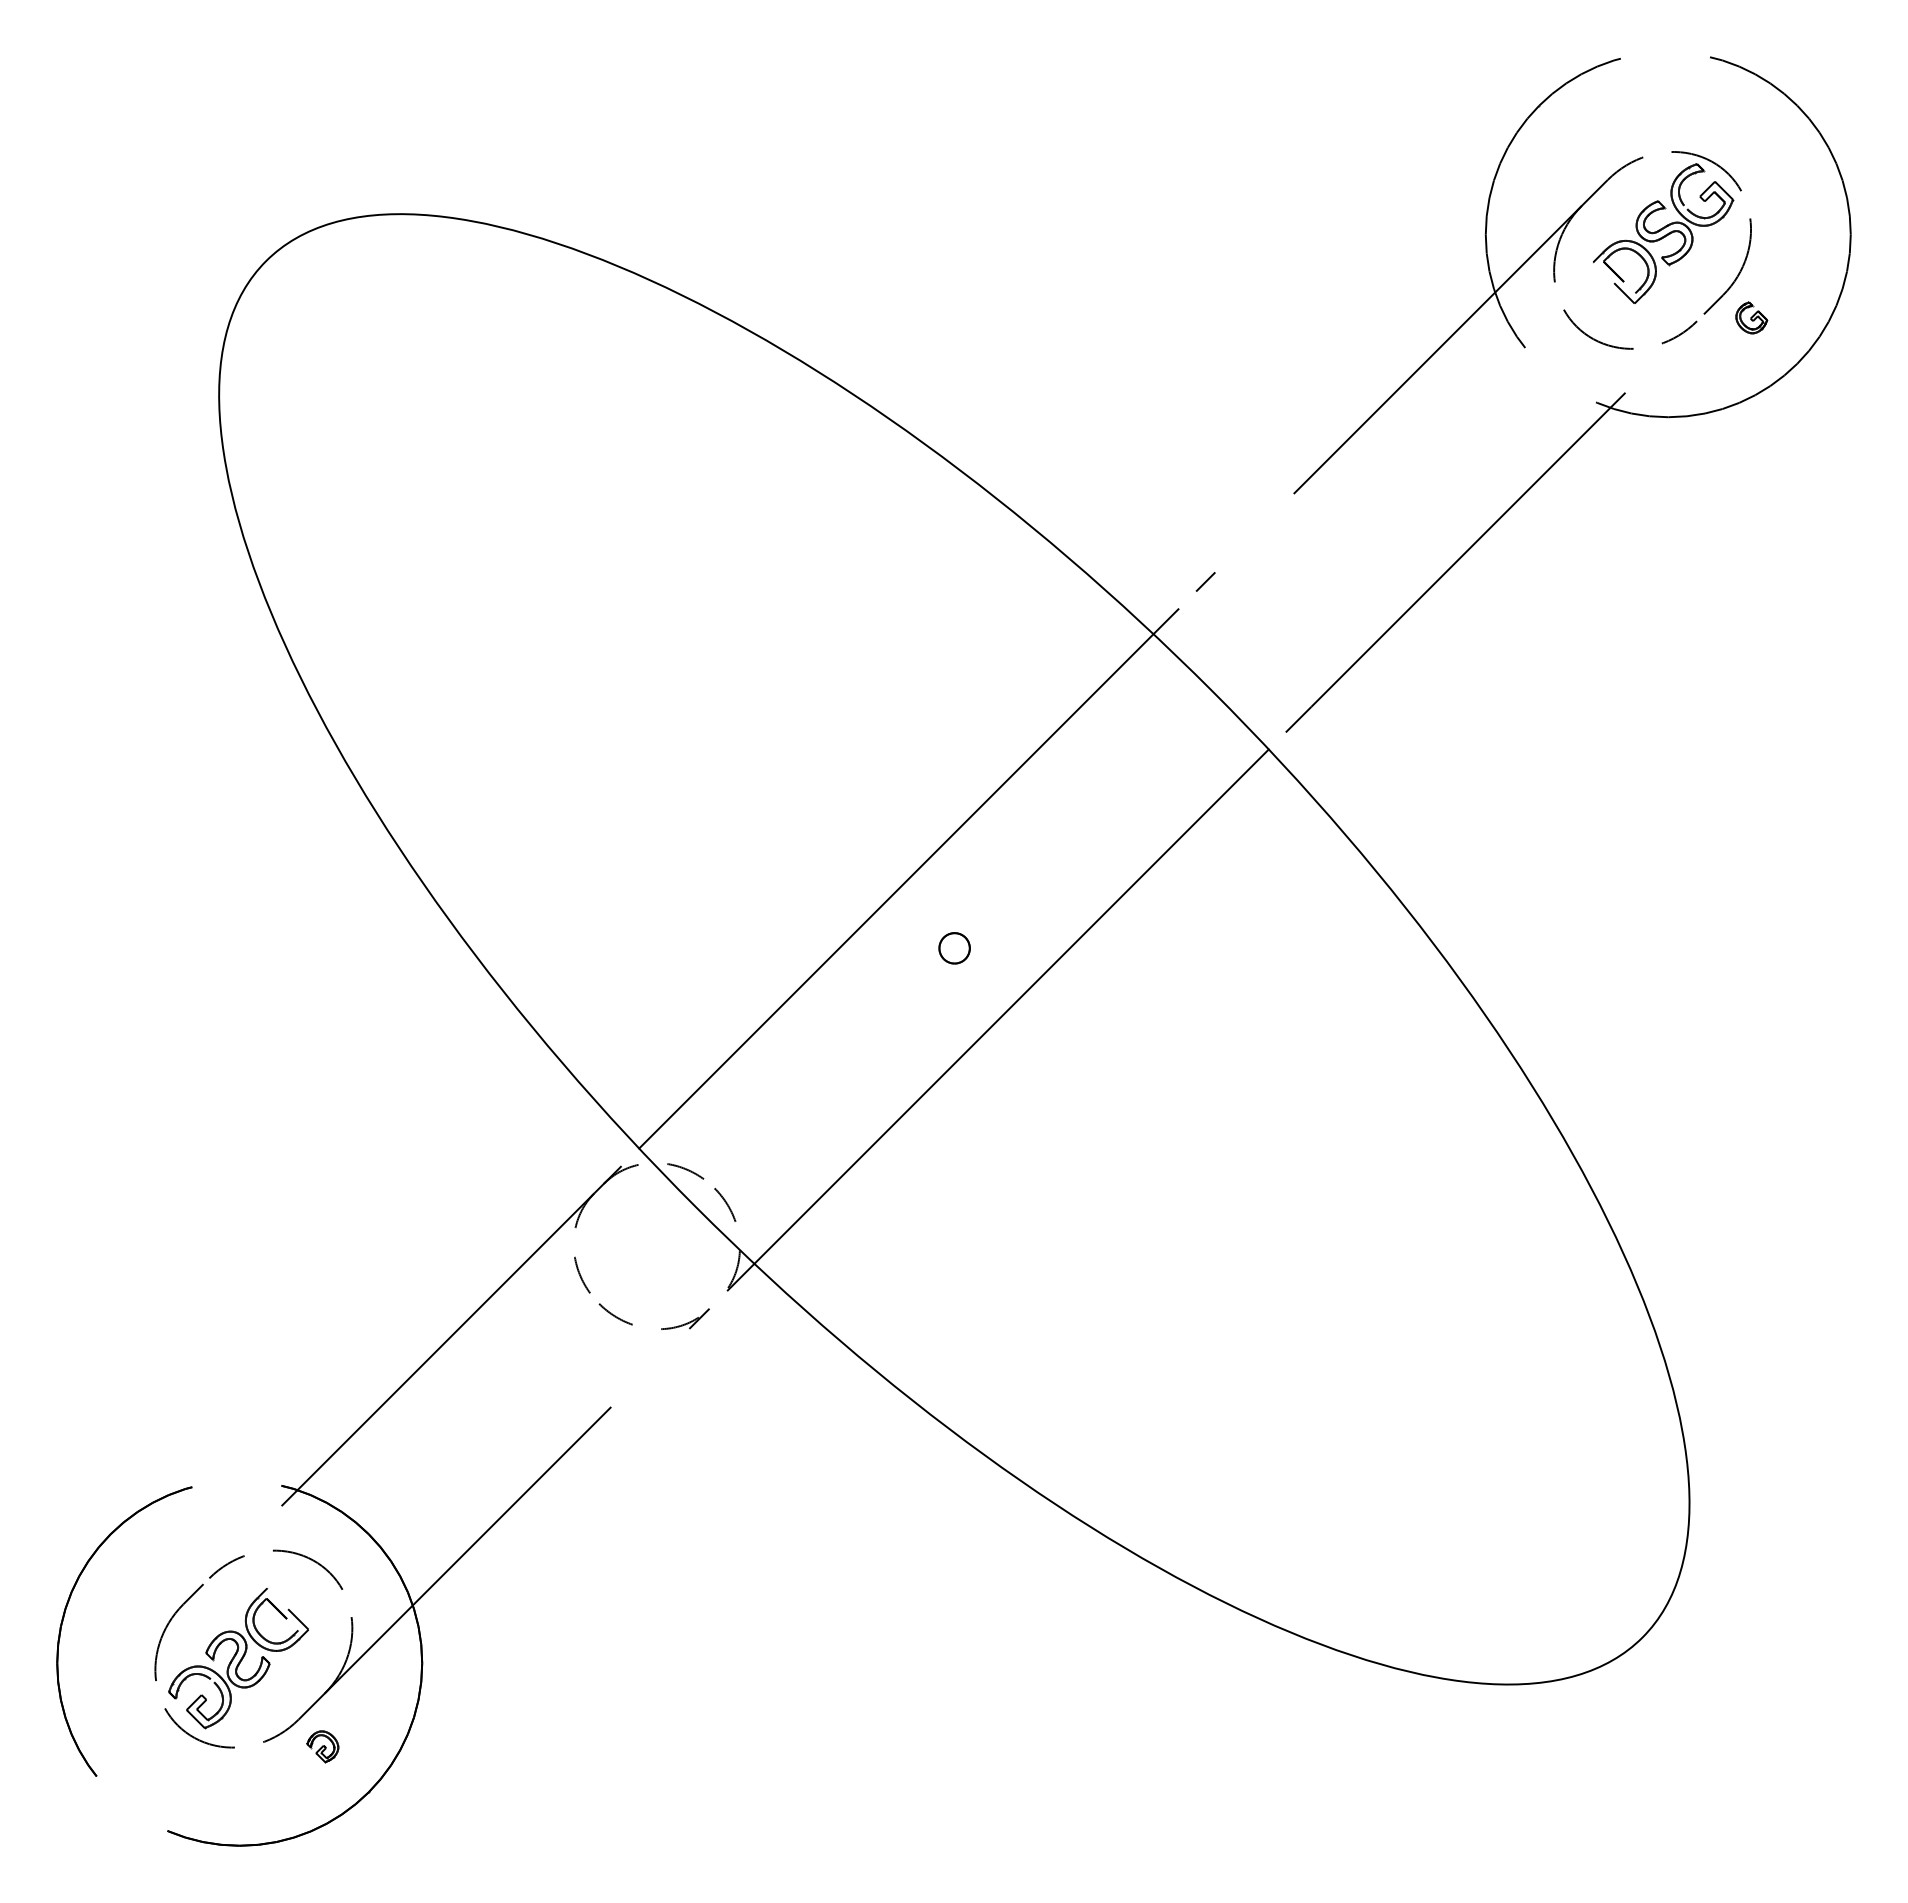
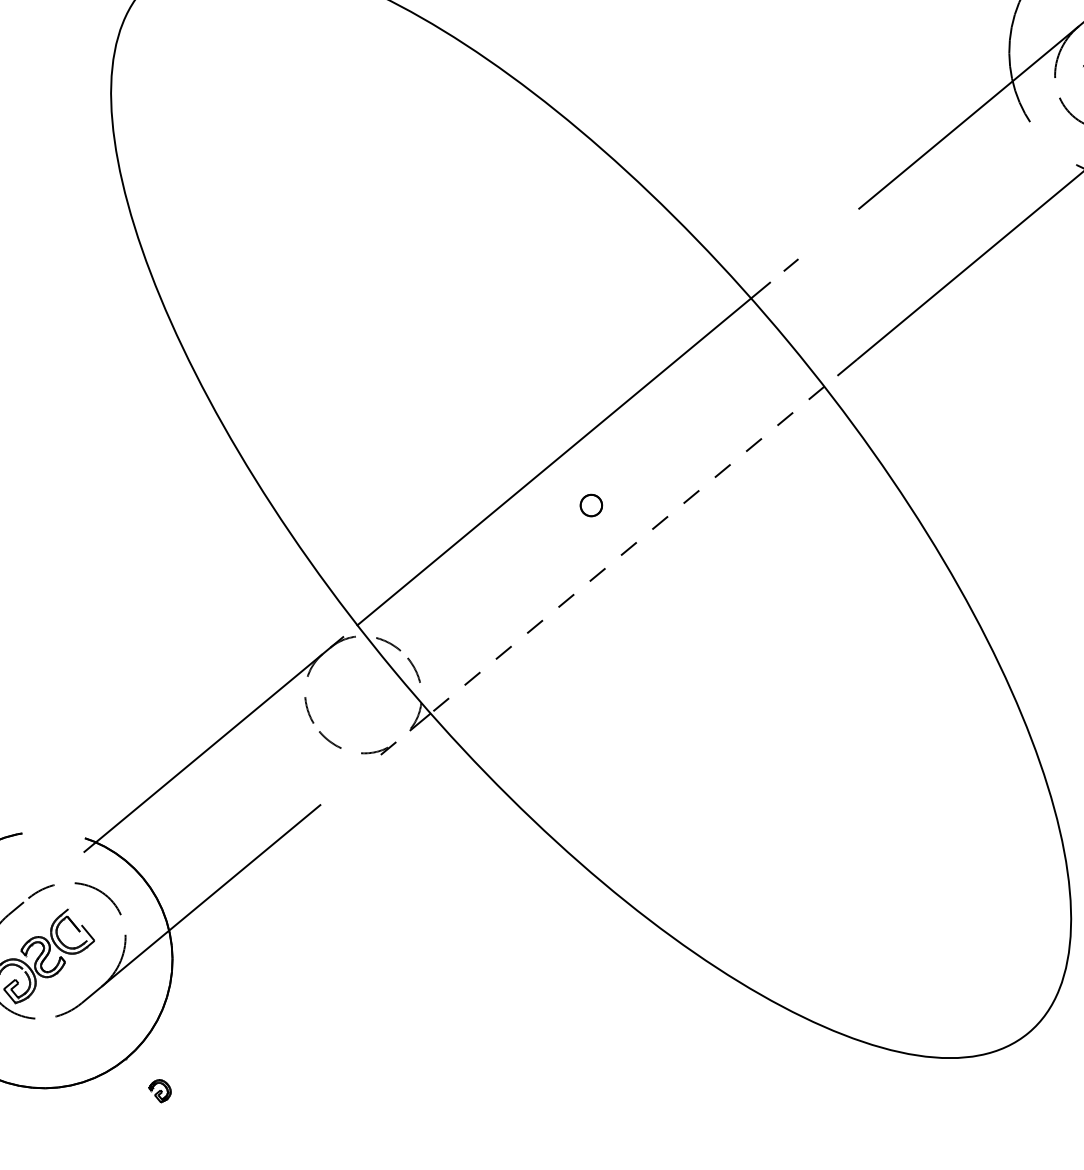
line: (1011, 1006) -> (627, 549), solid -> dashed
part: (322, 1746) -> (159, 1090), moved

